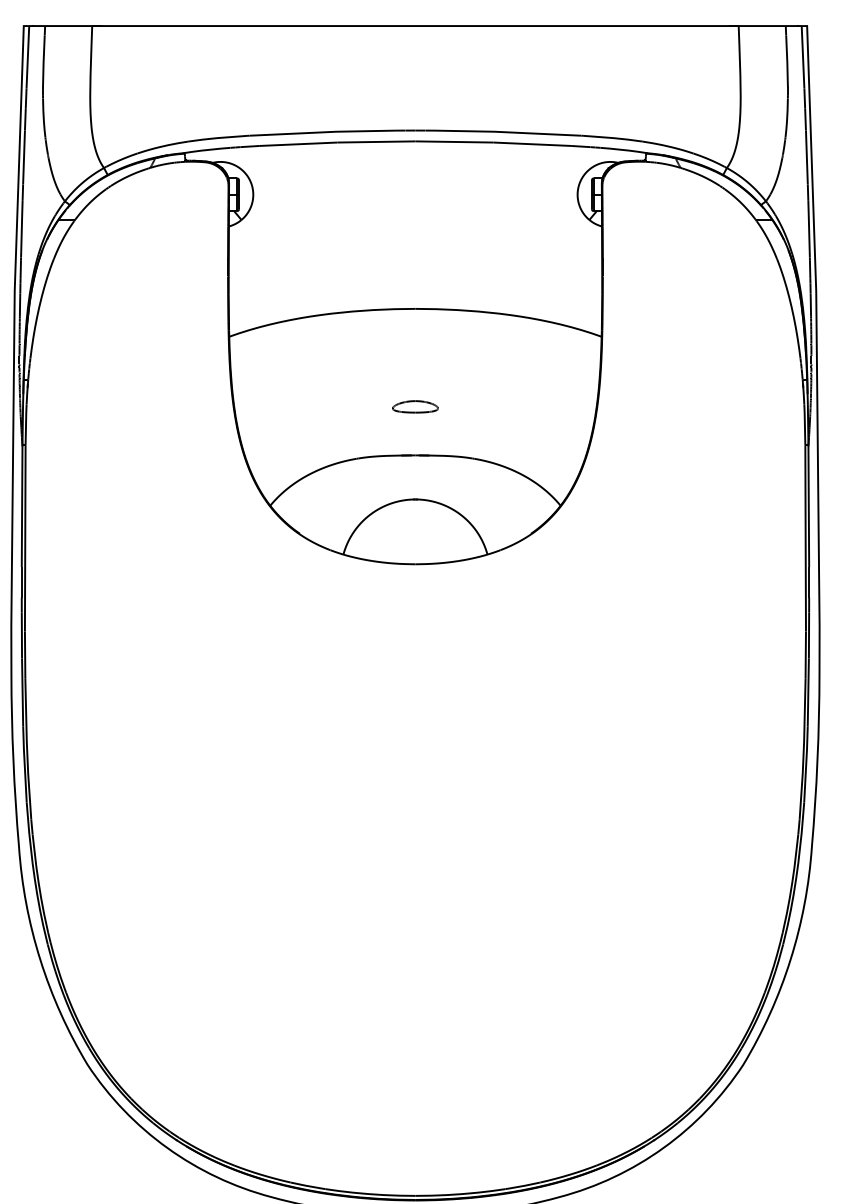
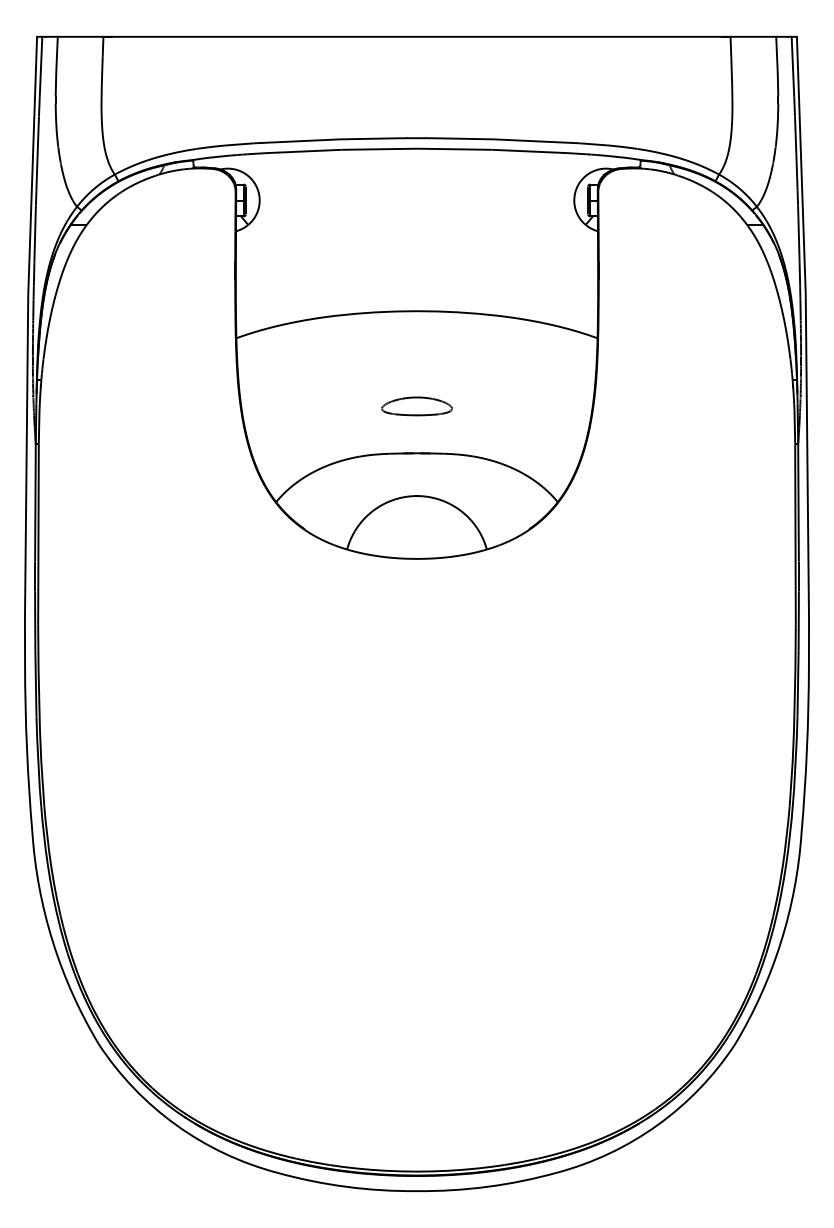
part: (414, 406) -> (416, 405), size x1.6

